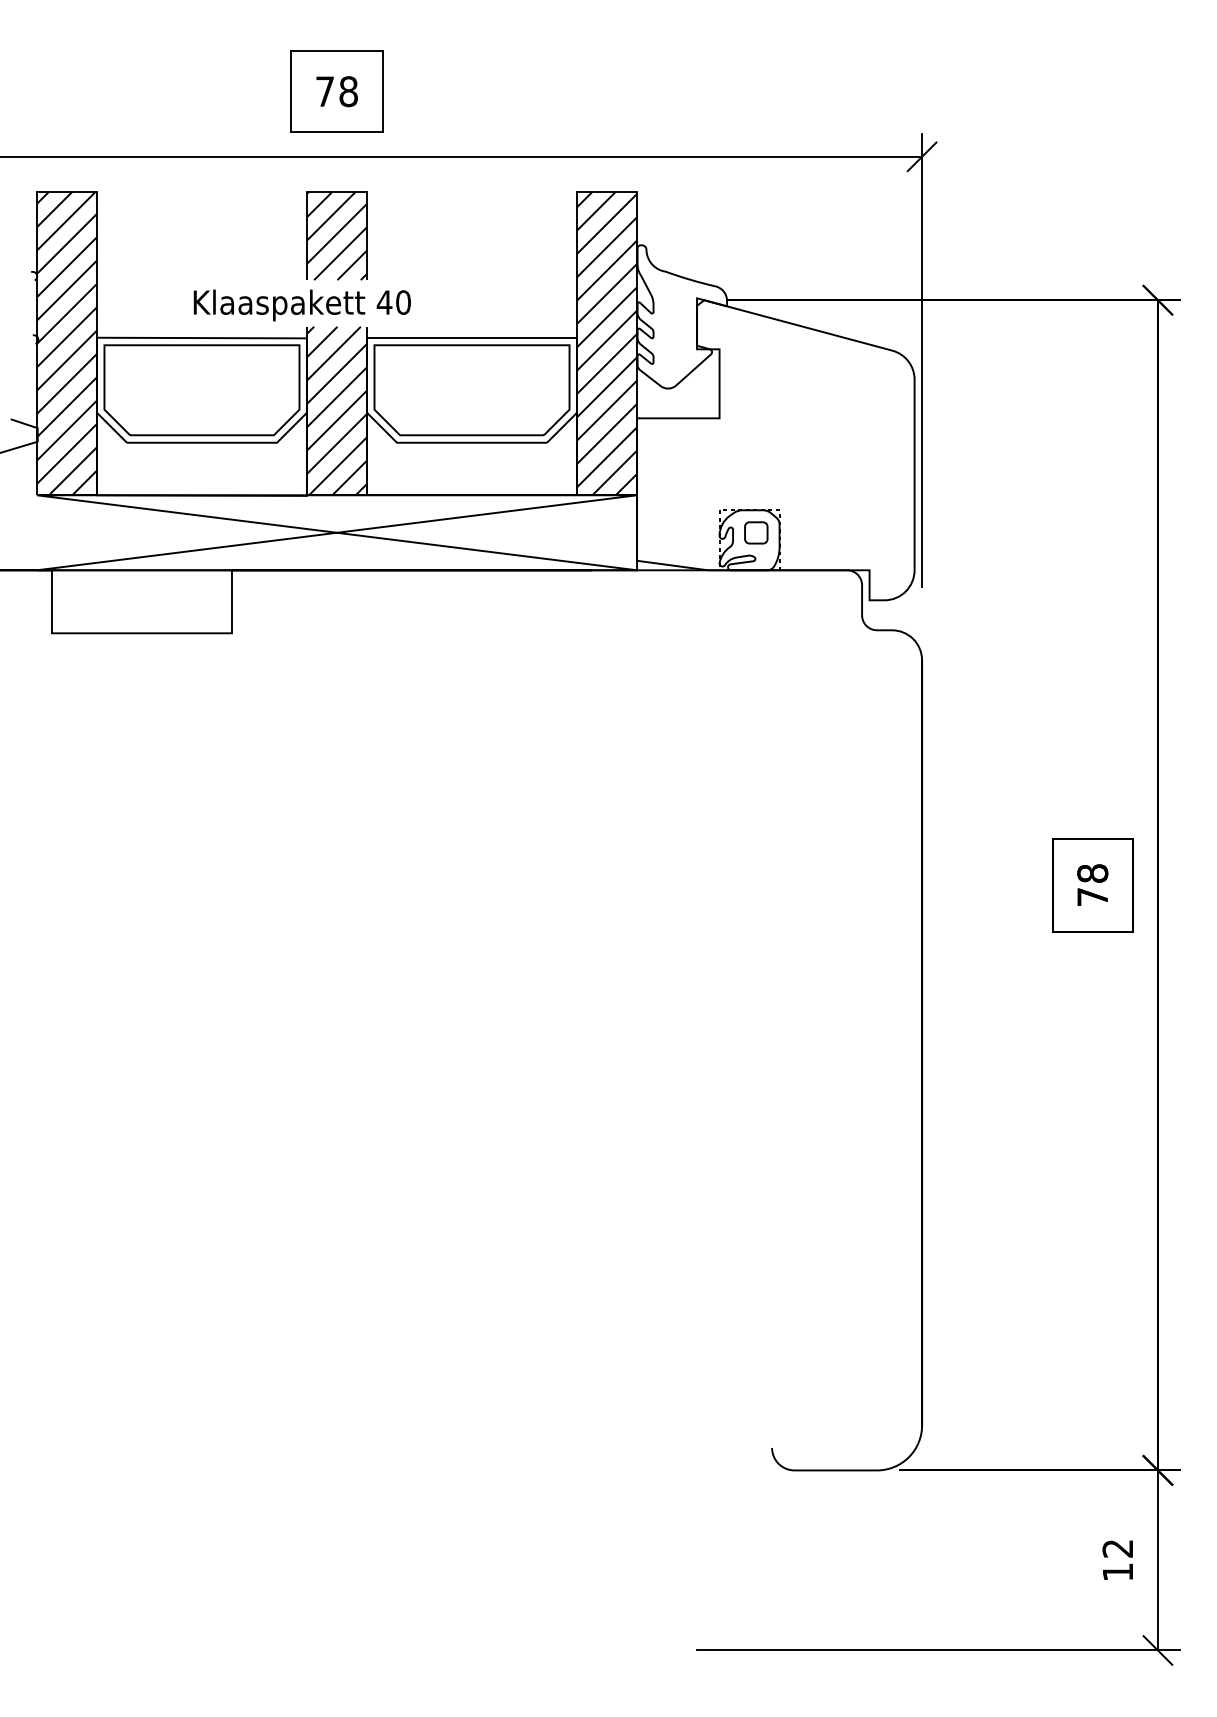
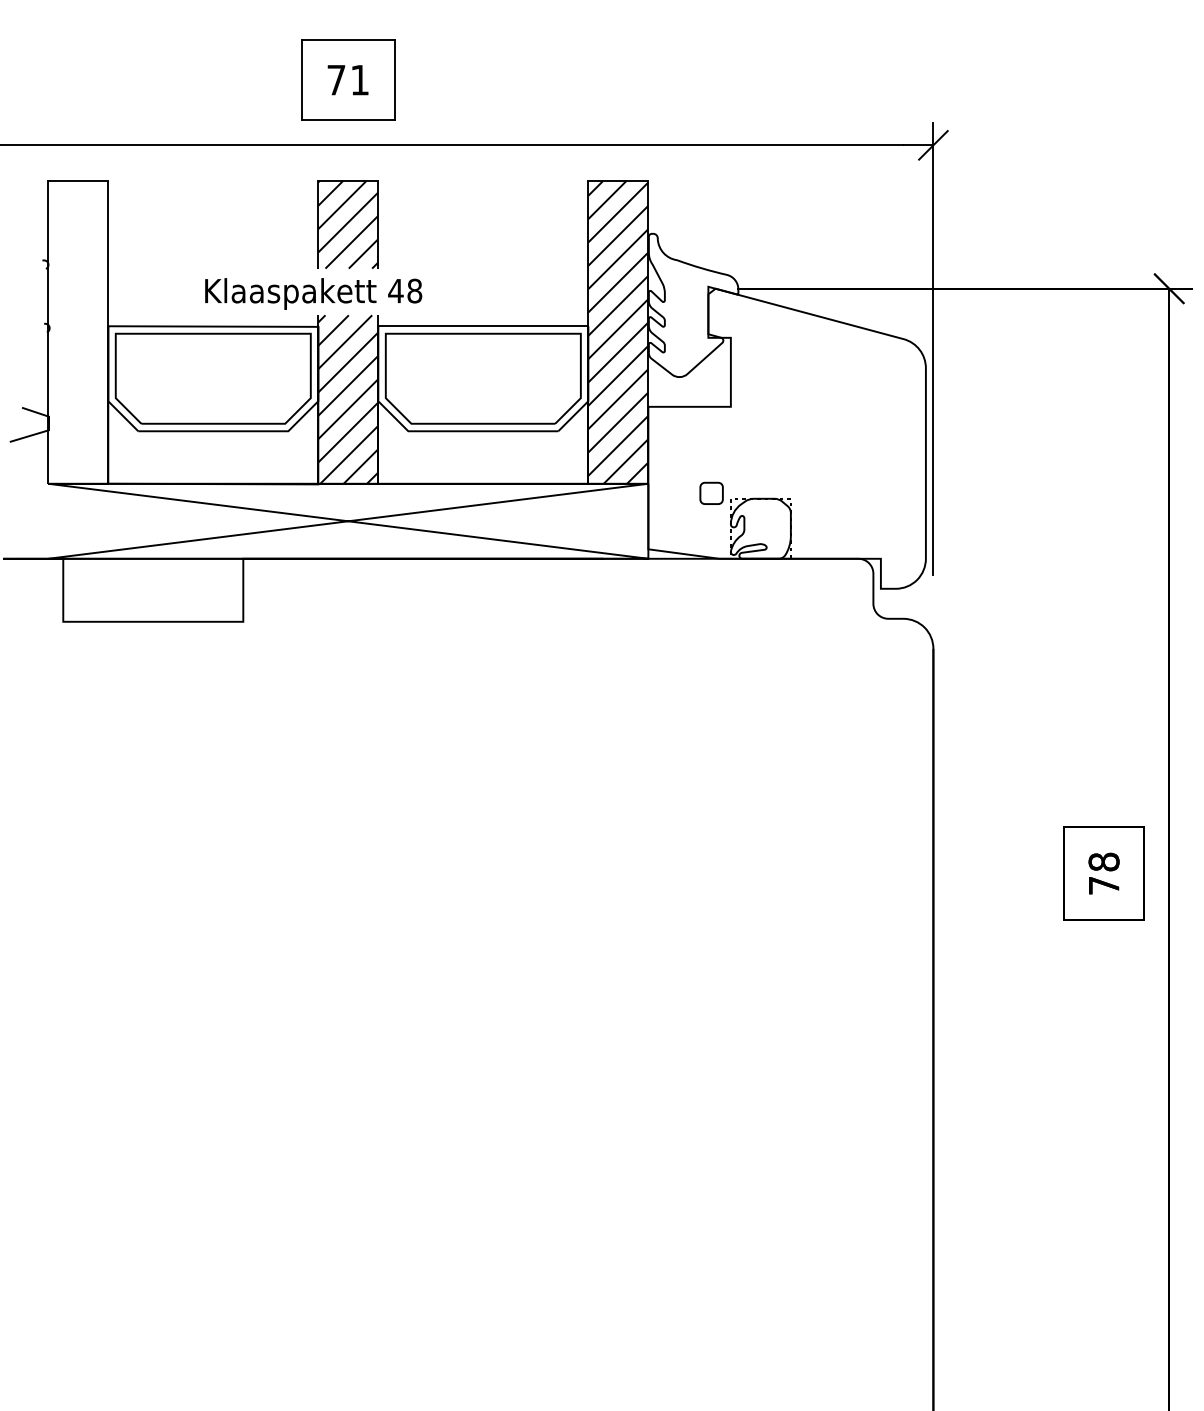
text: (348, 91) -> (359, 80), 78 -> 71
text: (403, 302) -> (414, 291), 40 -> 48
hatch: (66, 343) -> (77, 332), removed
part: (756, 532) -> (711, 493), moved

